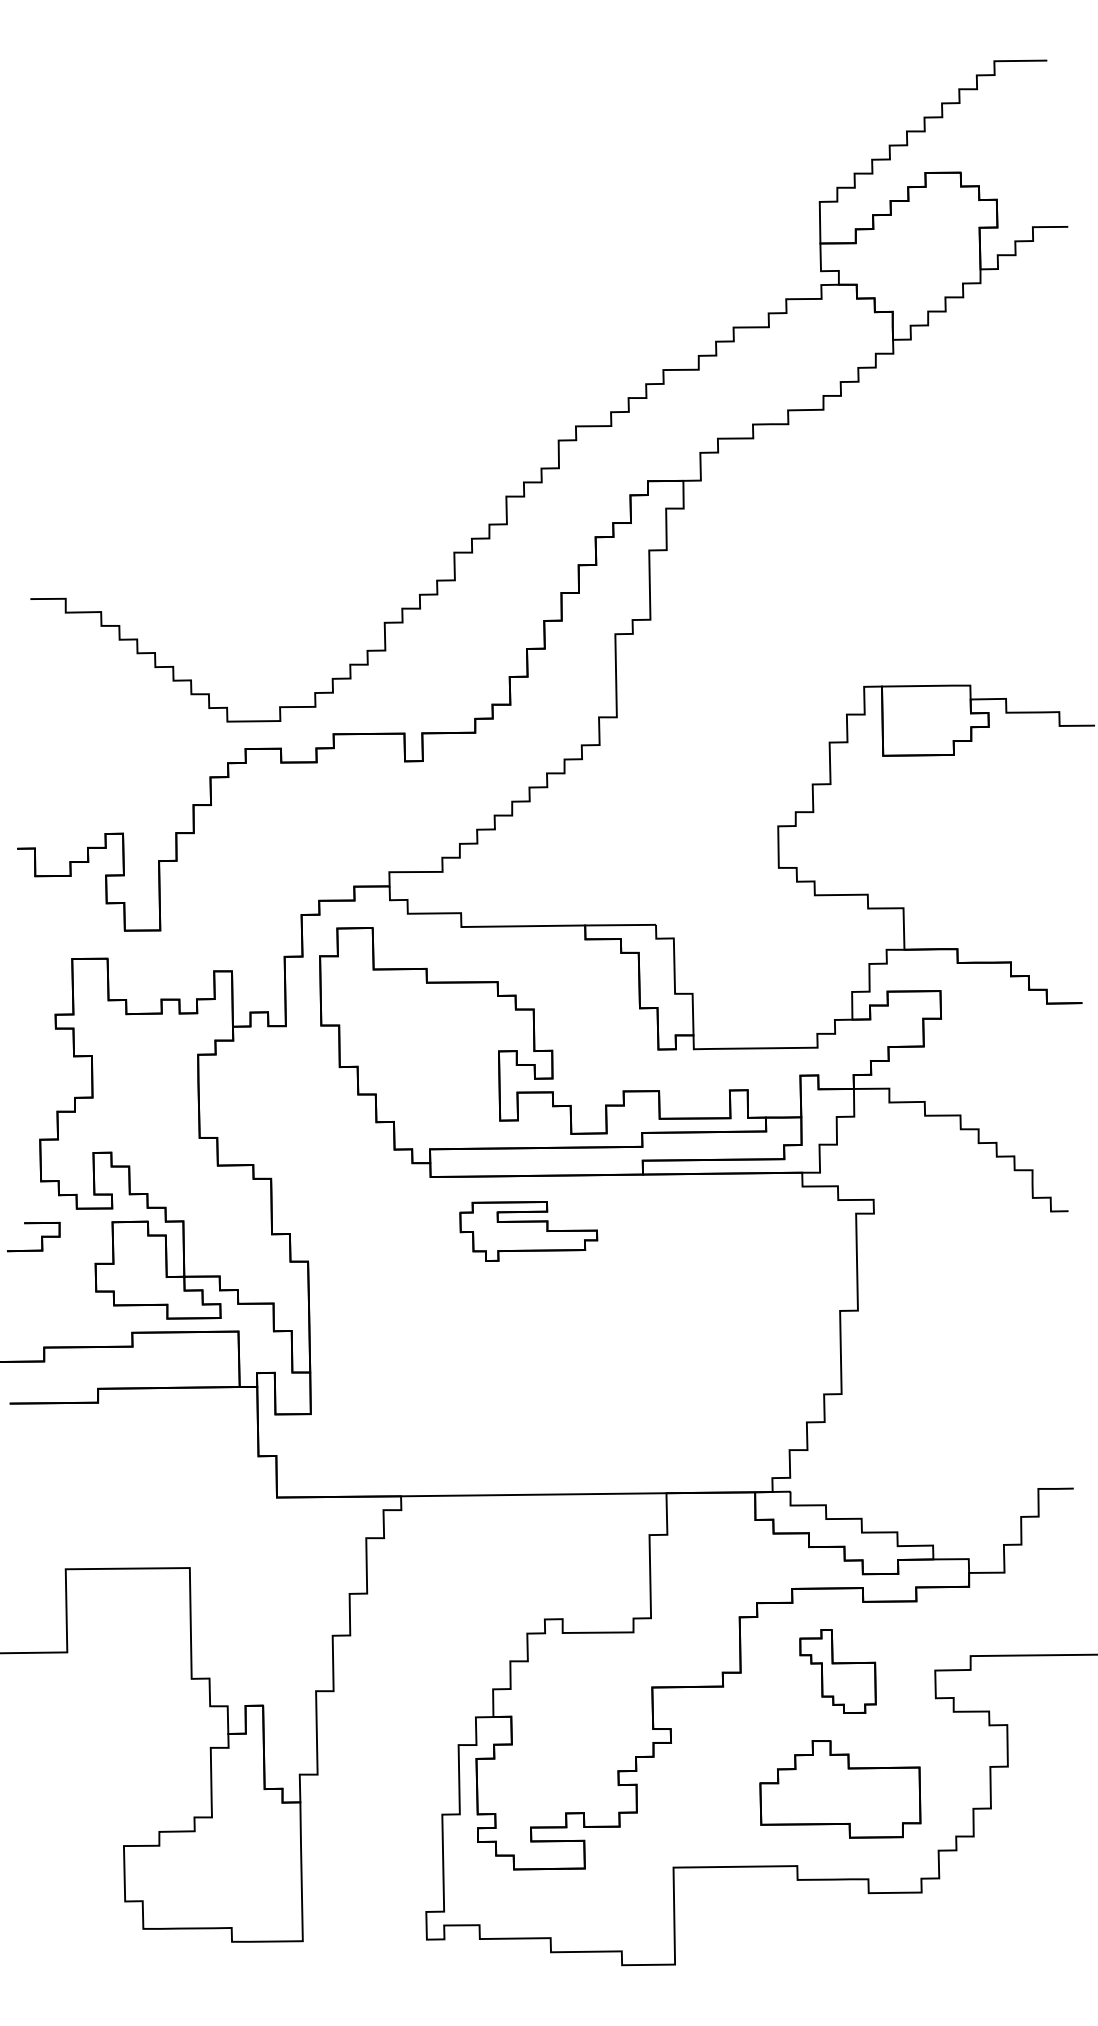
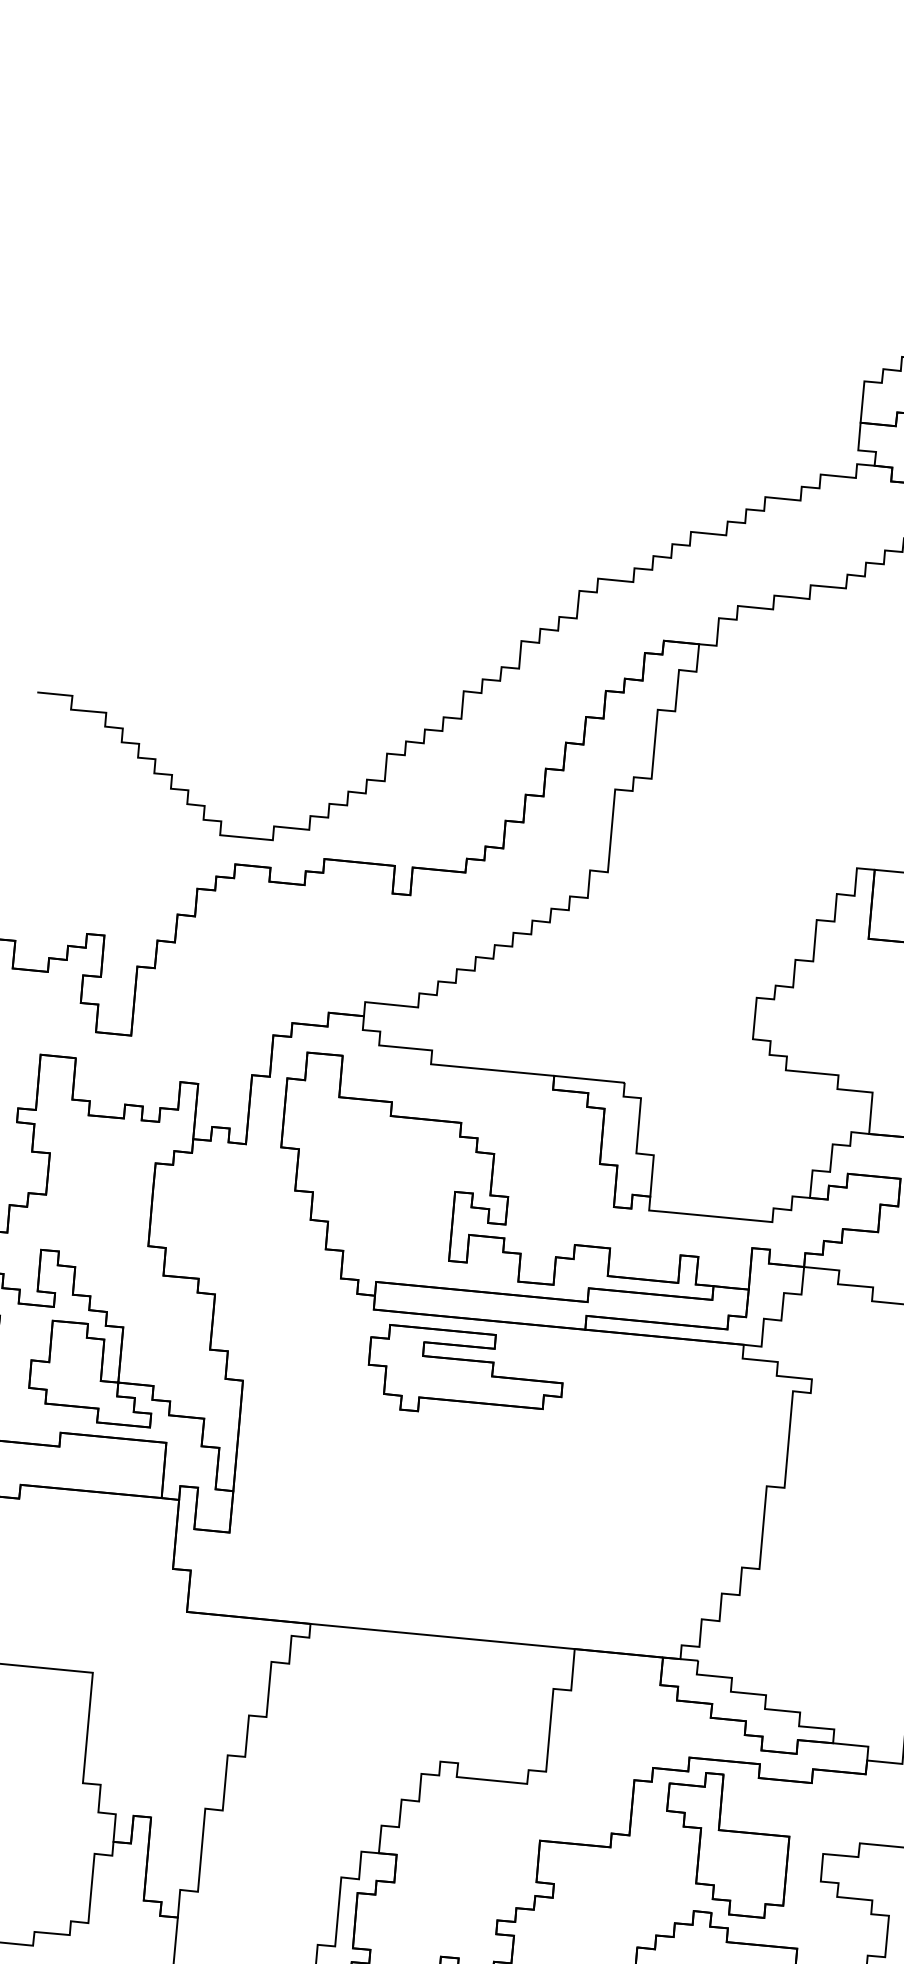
part: (528, 1231) -> (465, 1374), size x1.43
part: (837, 1671) -> (725, 1844), size x1.67

